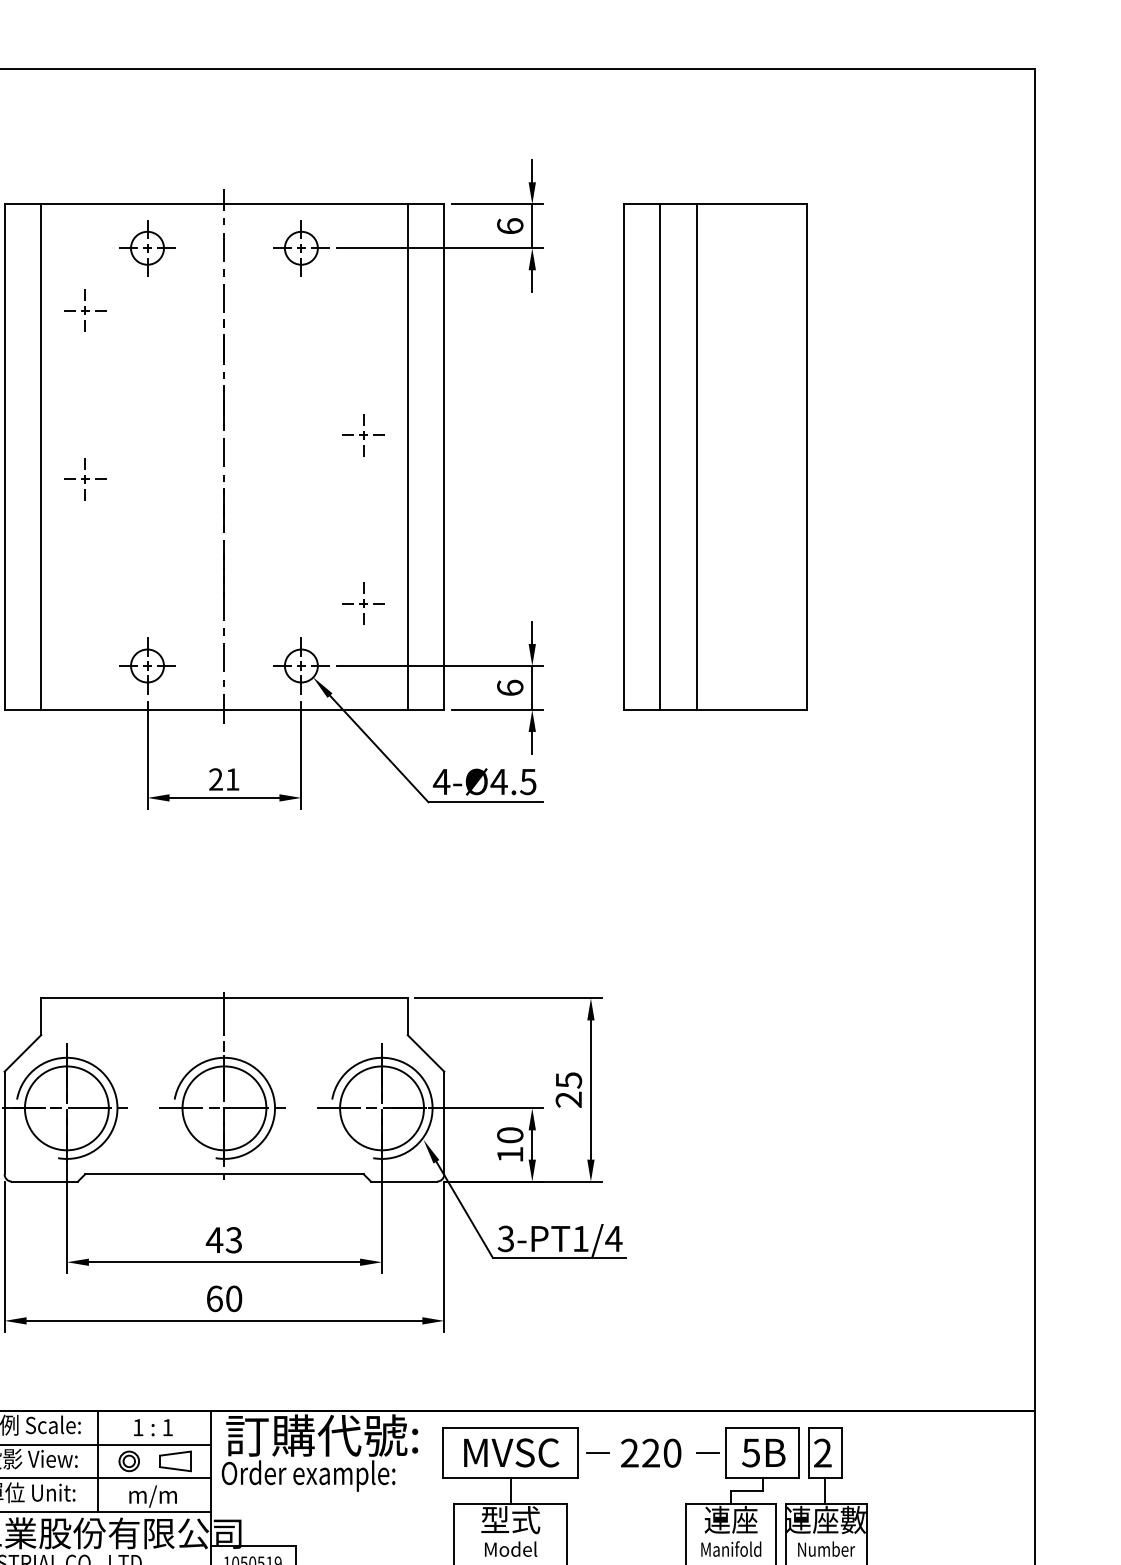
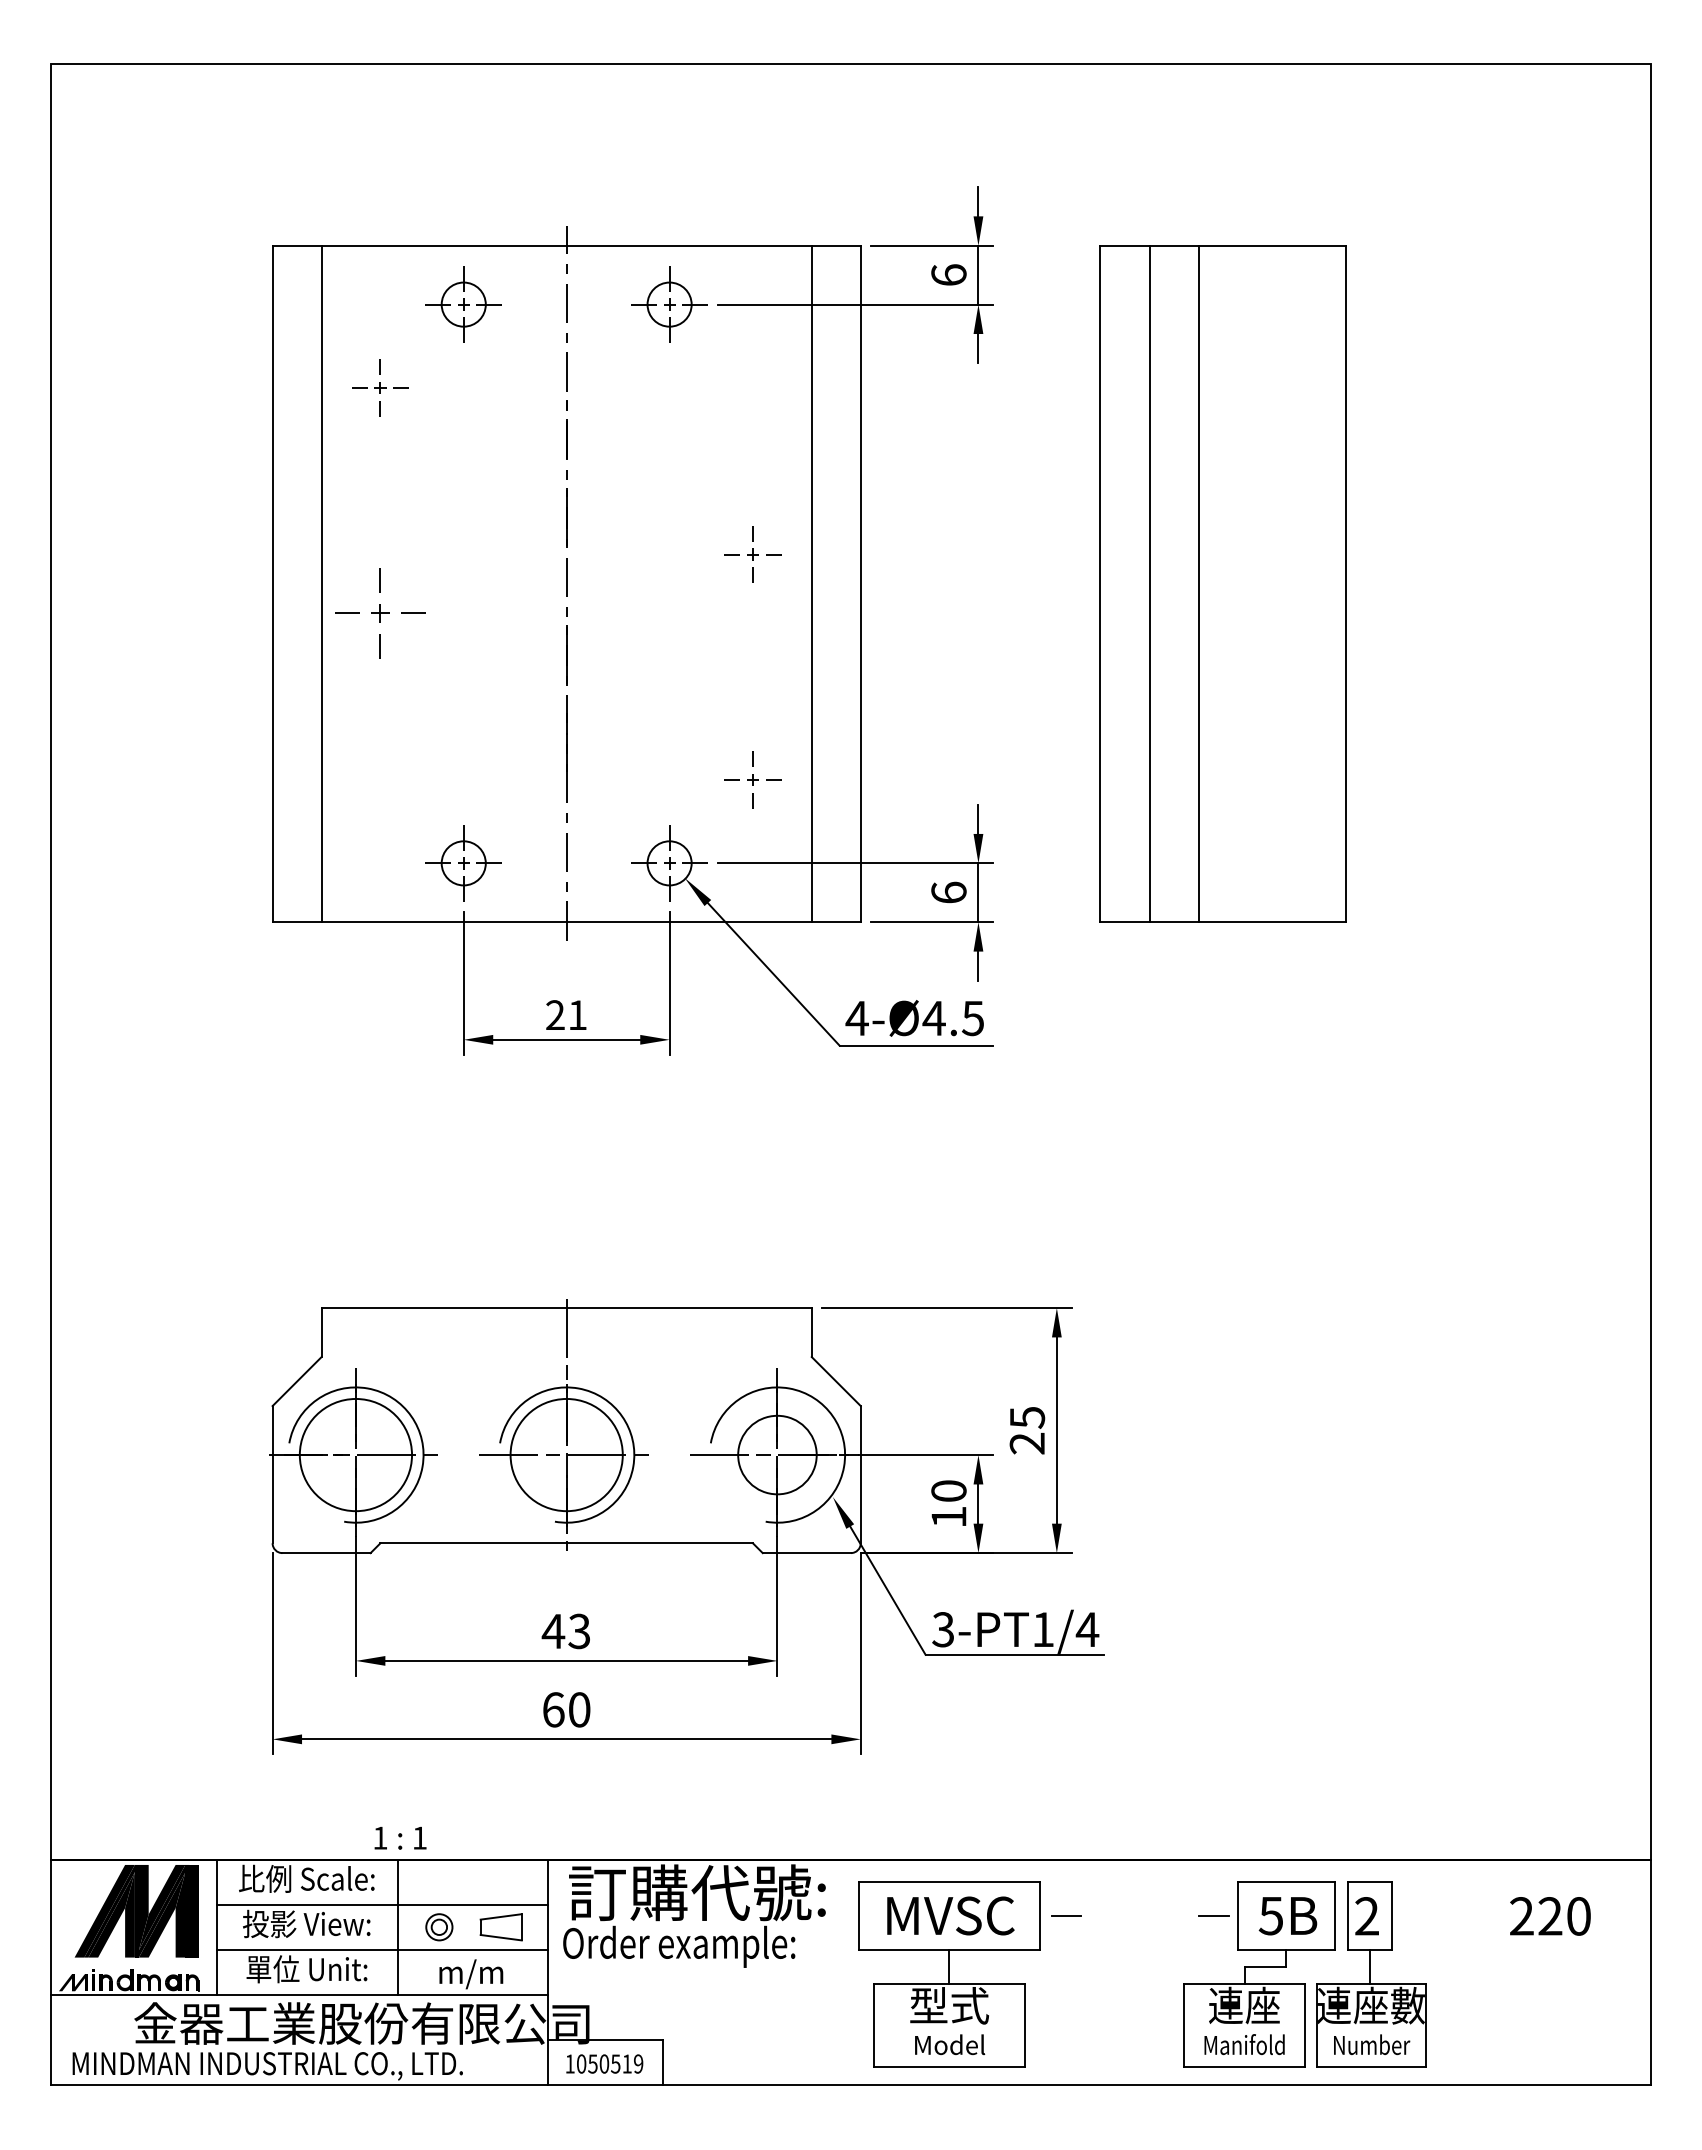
part: (85, 479) -> (380, 613), size x1.6
circle: (382, 1107) -> (777, 1454), size x0.7
text: (153, 1427) -> (400, 1838), moved
text: (651, 1453) -> (1550, 1916), moved

